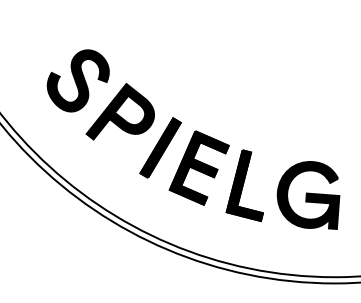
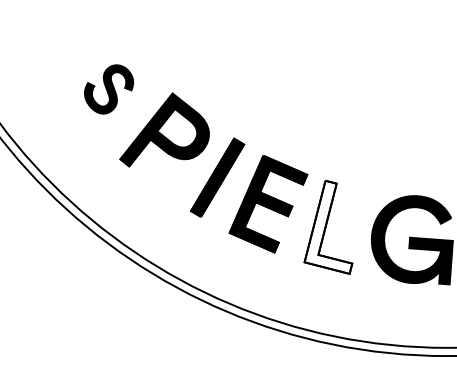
part: (77, 80) -> (108, 88), size x0.6
fill: (244, 185) -> (328, 227), removed

